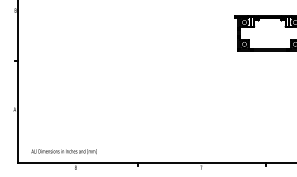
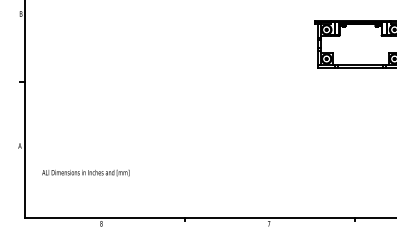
text: (63, 151) -> (84, 172), moved

